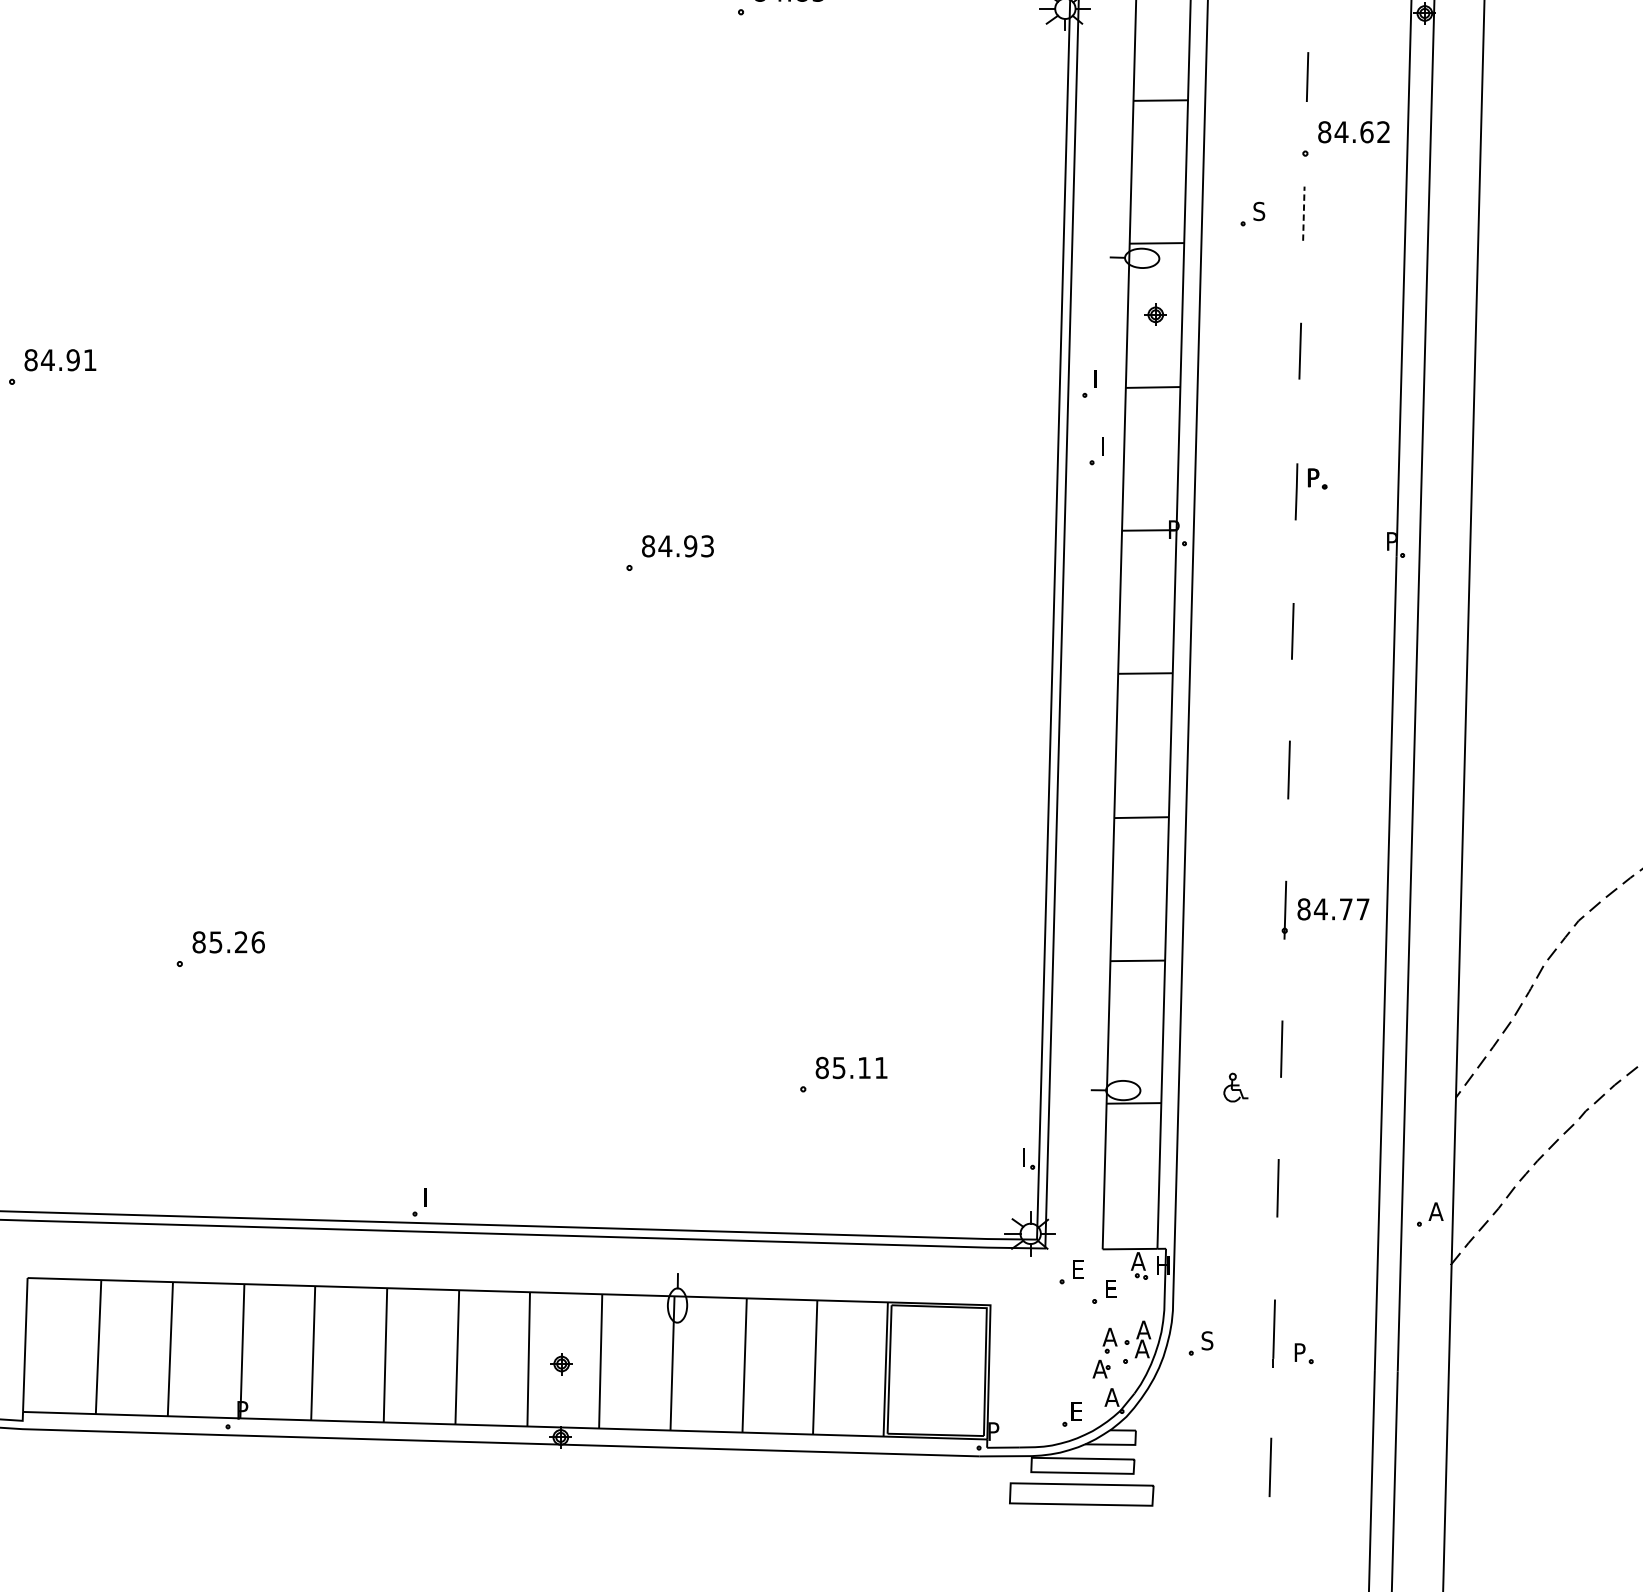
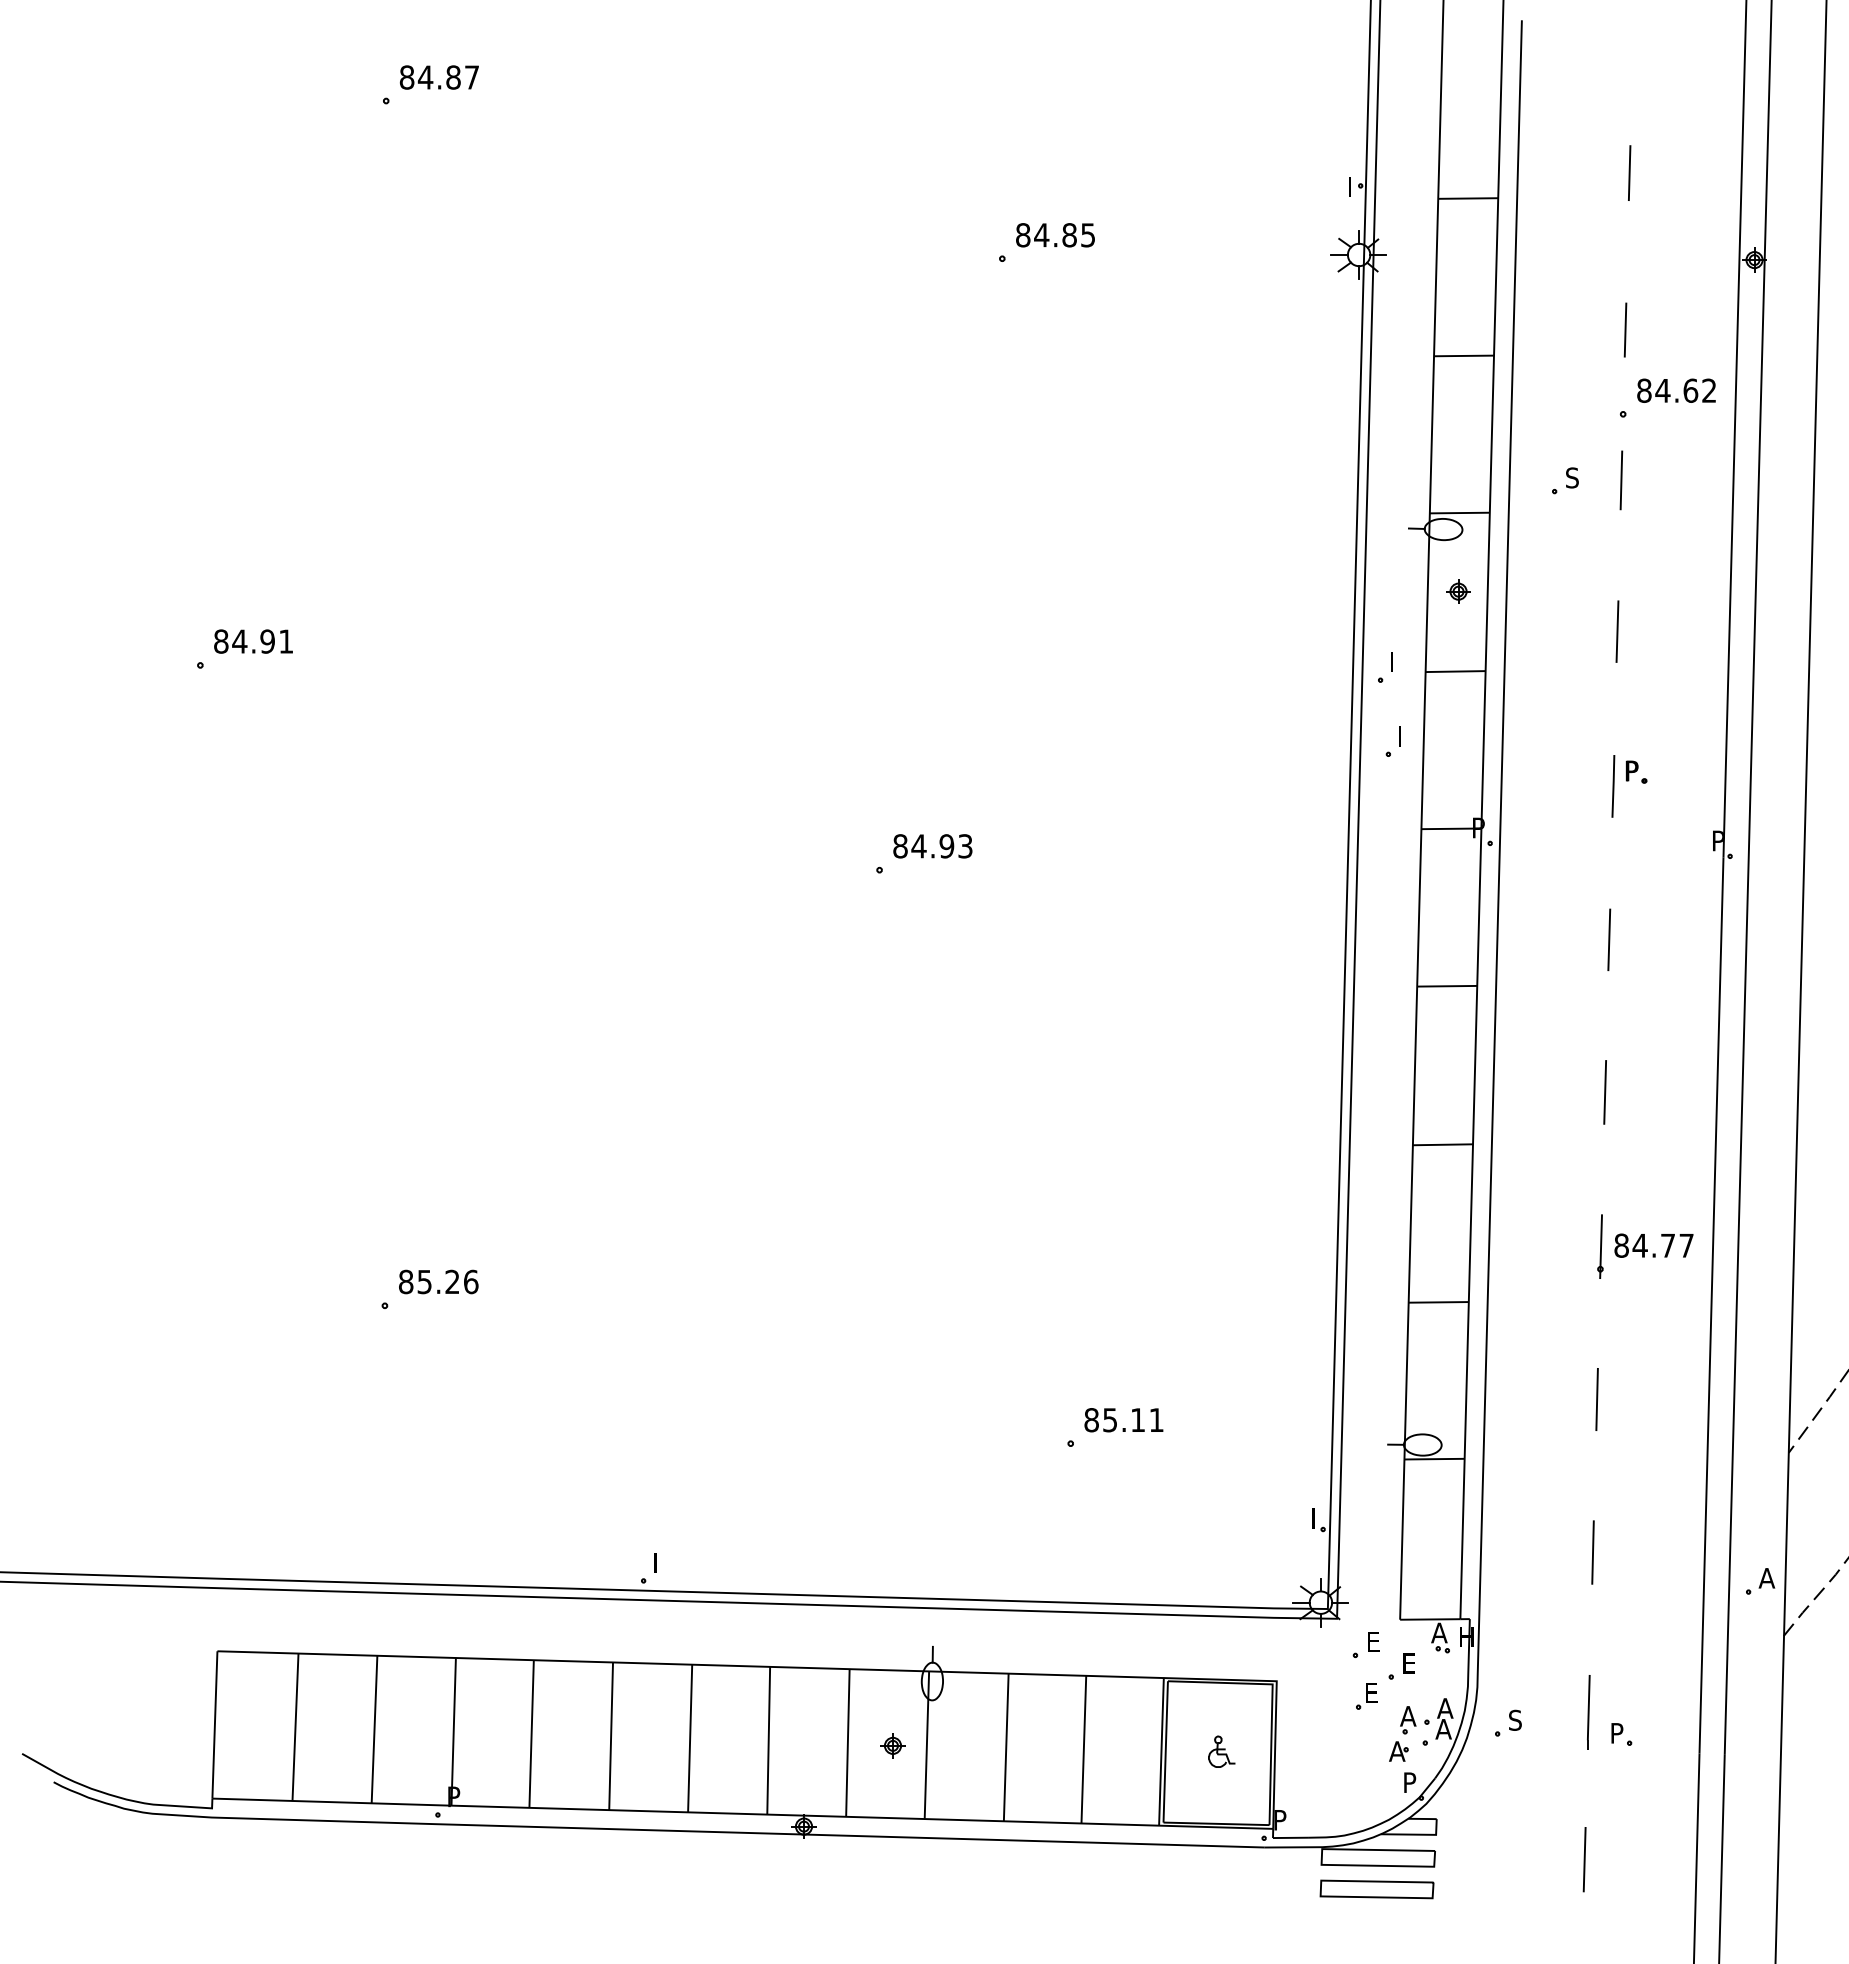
line: (1303, 213) -> (1621, 480), dashed -> solid
part: (1235, 1087) -> (1221, 1751), moved
part: (561, 1363) -> (892, 1745), moved
text: (1112, 1397) -> (1410, 1782), A -> P
part: (1072, 1414) -> (1366, 1696), moved
part: (1081, 1494) -> (1376, 1889), size x0.71

